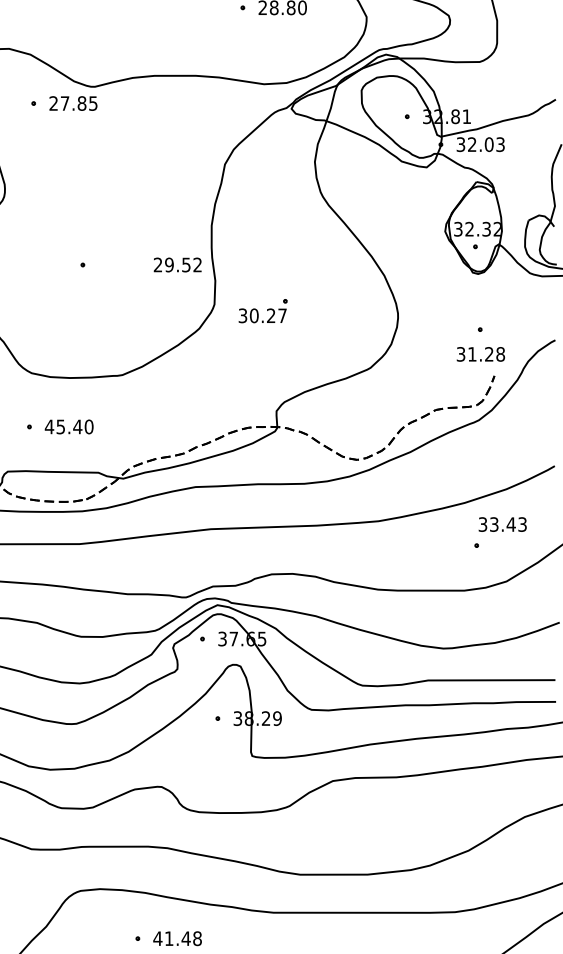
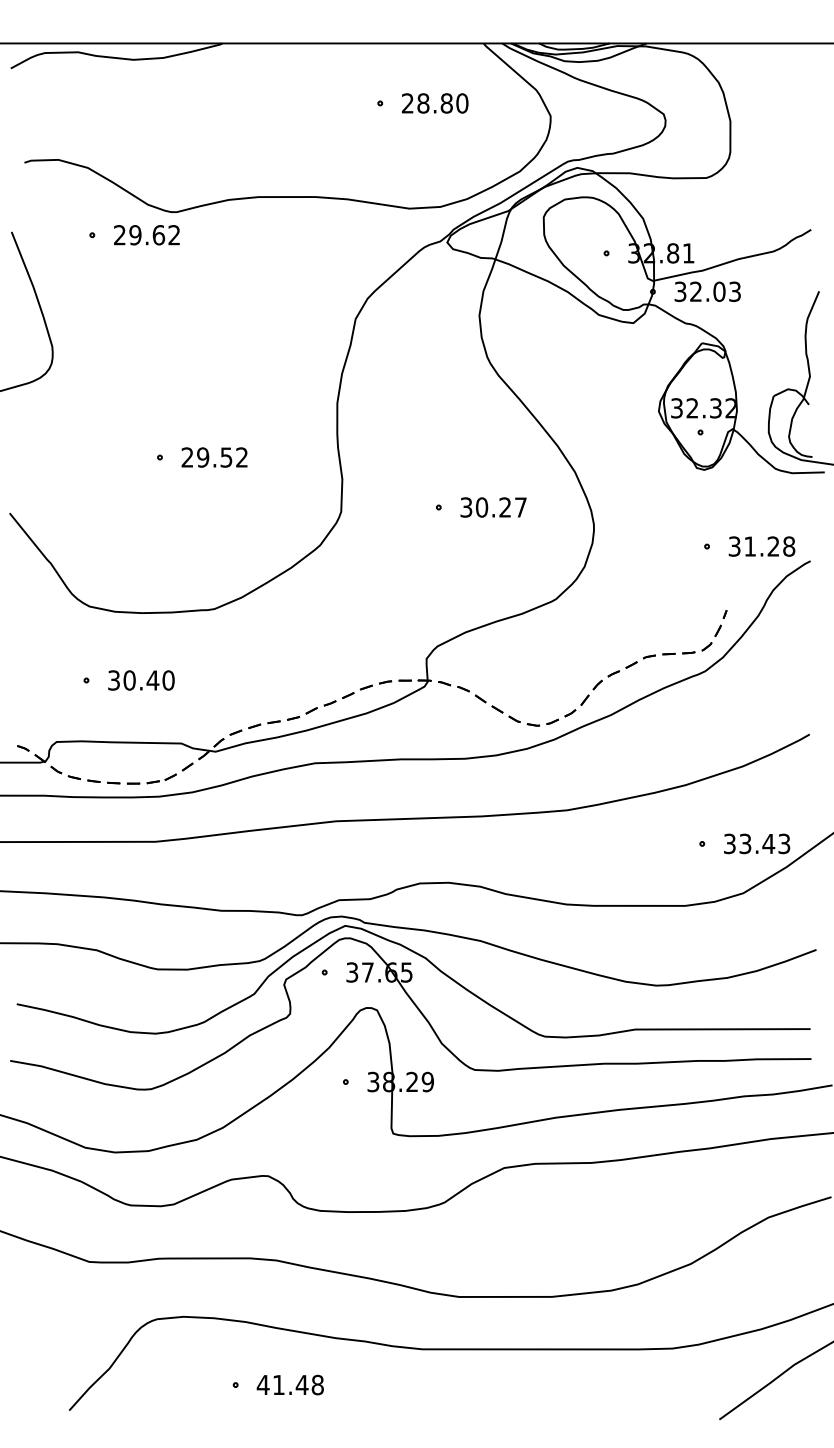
text: (78, 103) -> (154, 235), 27.85 -> 29.62
text: (177, 264) -> (214, 457), moved
text: (262, 315) -> (493, 507), moved
text: (480, 354) -> (761, 546), moved
text: (54, 426) -> (121, 680), 45.40 -> 30.40
text: (503, 524) -> (757, 843), moved

